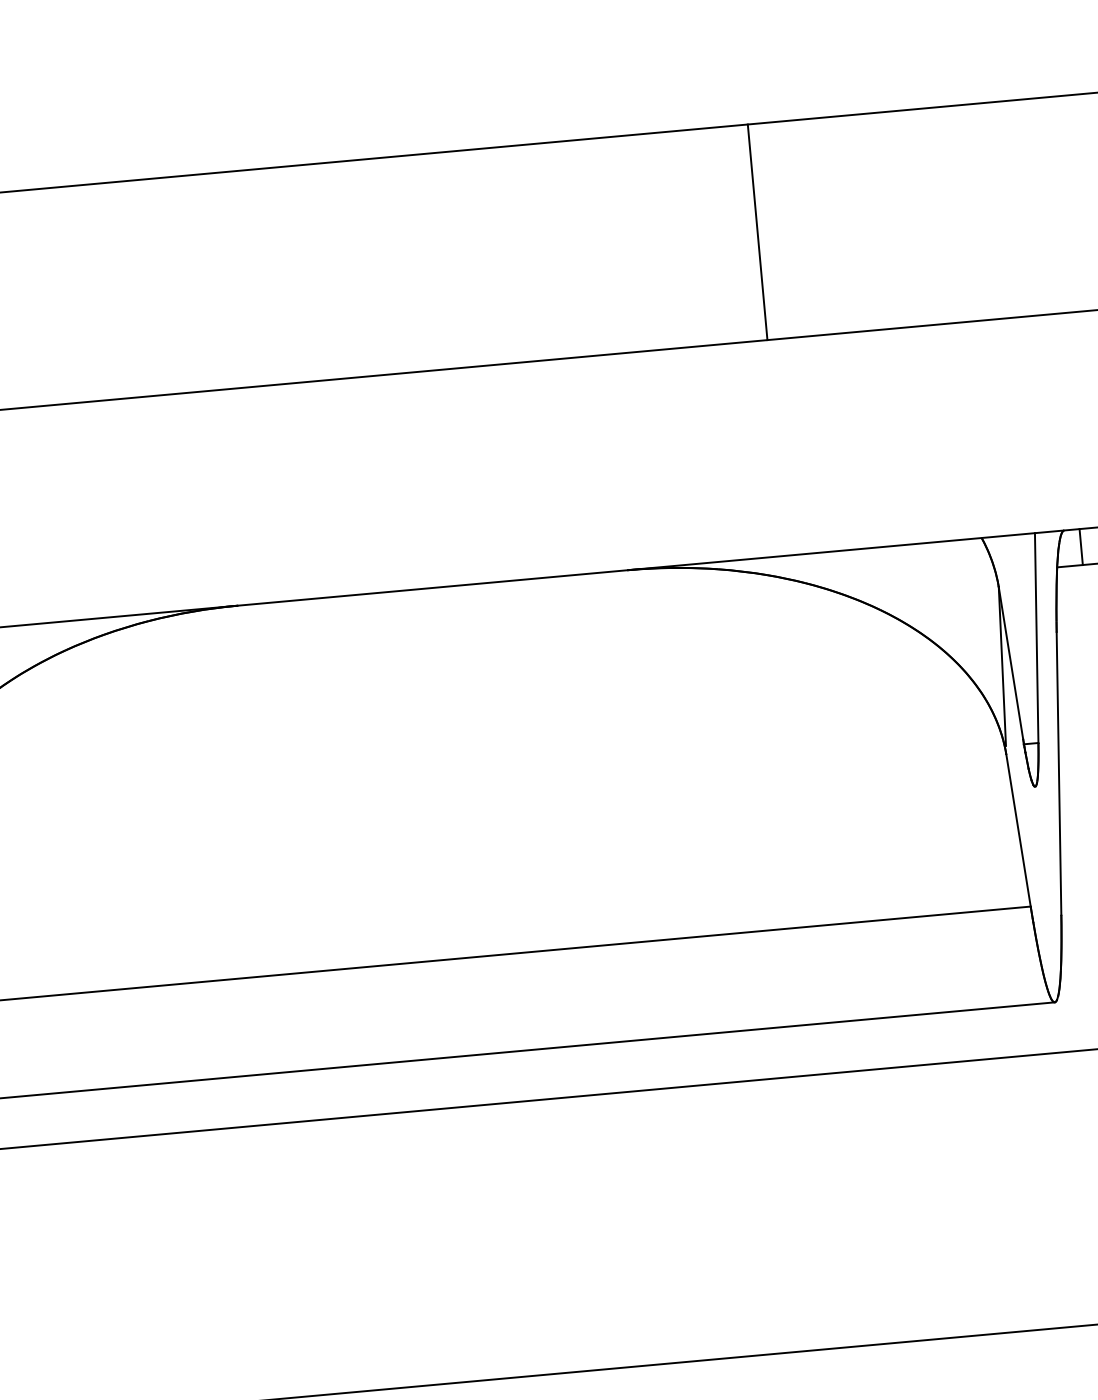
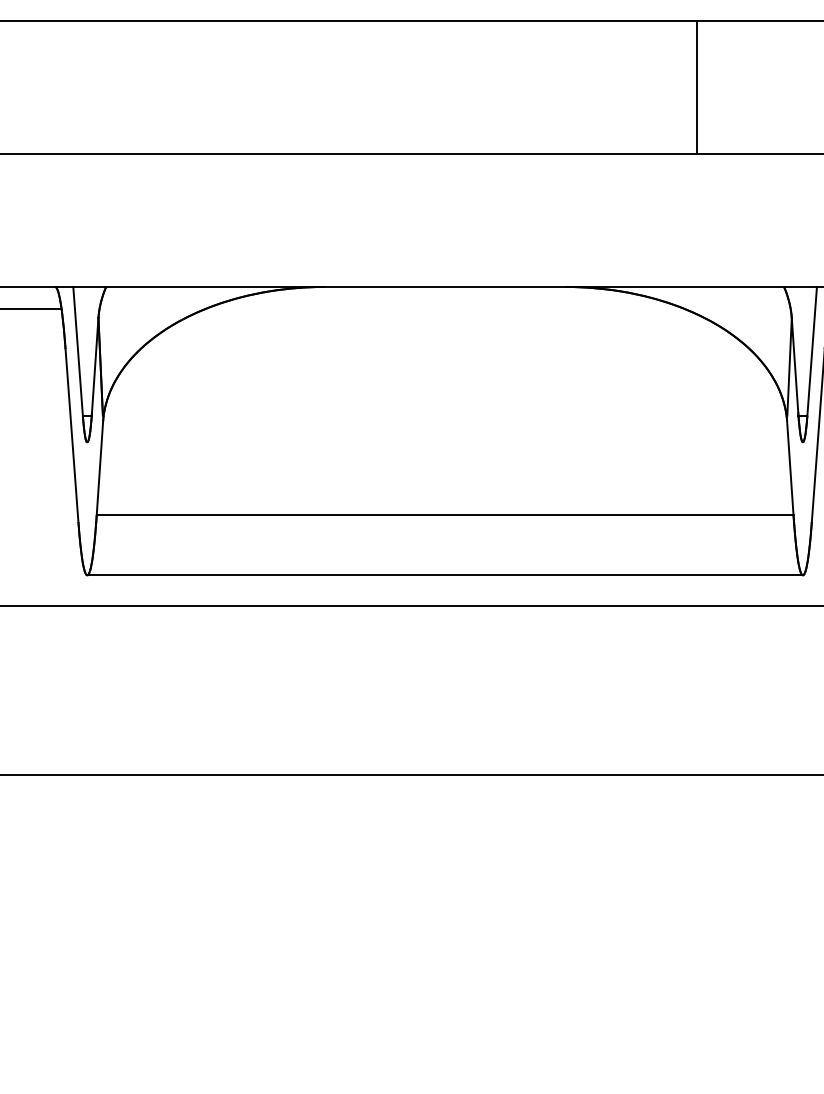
line: (756, 231) -> (696, 86), moved

